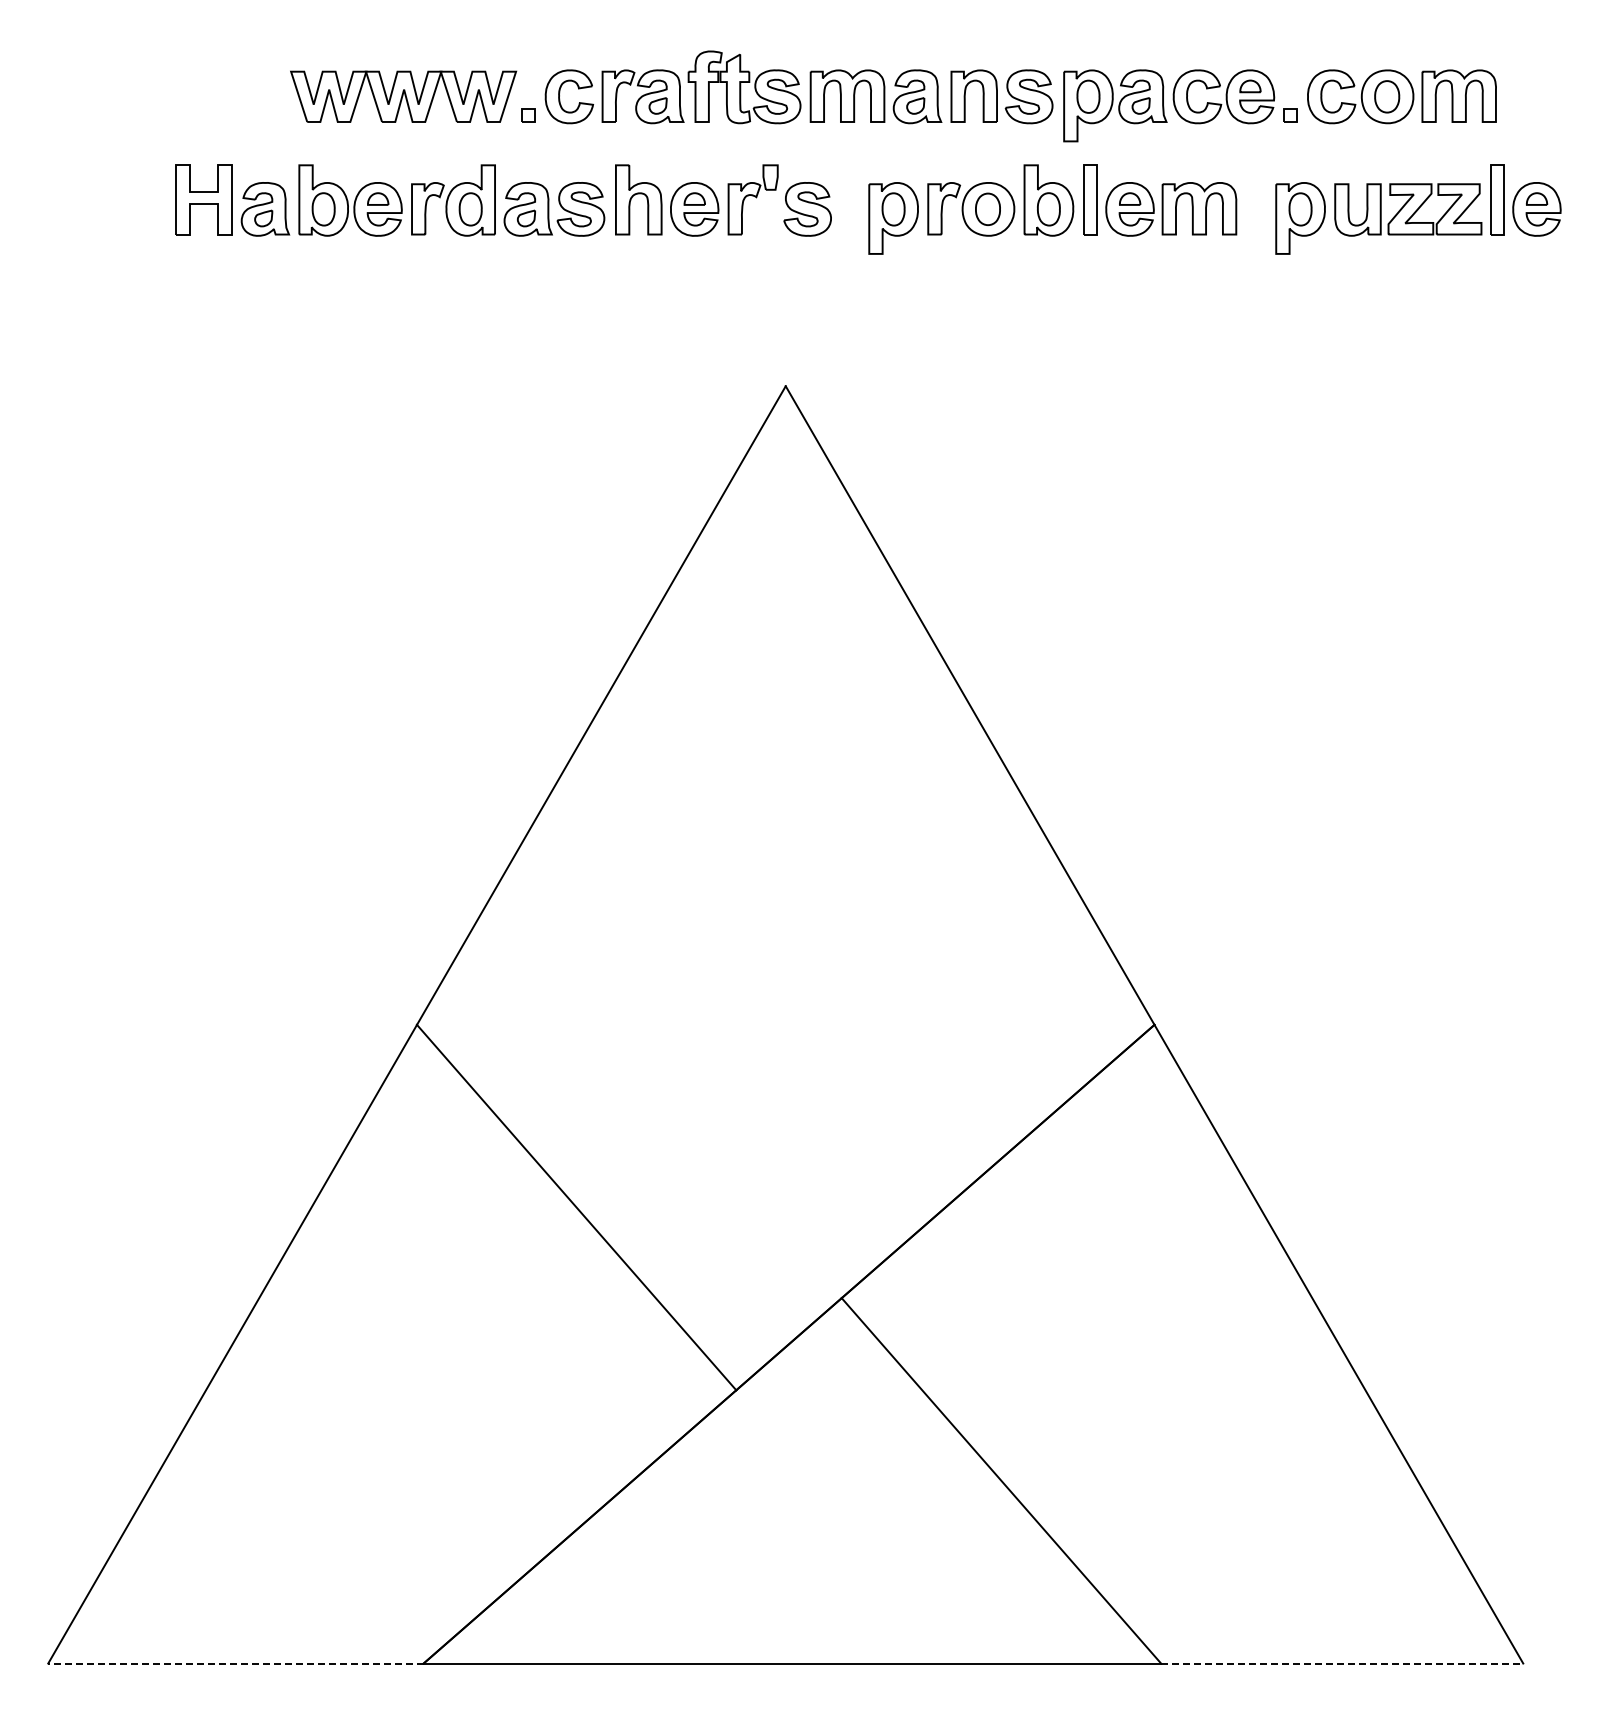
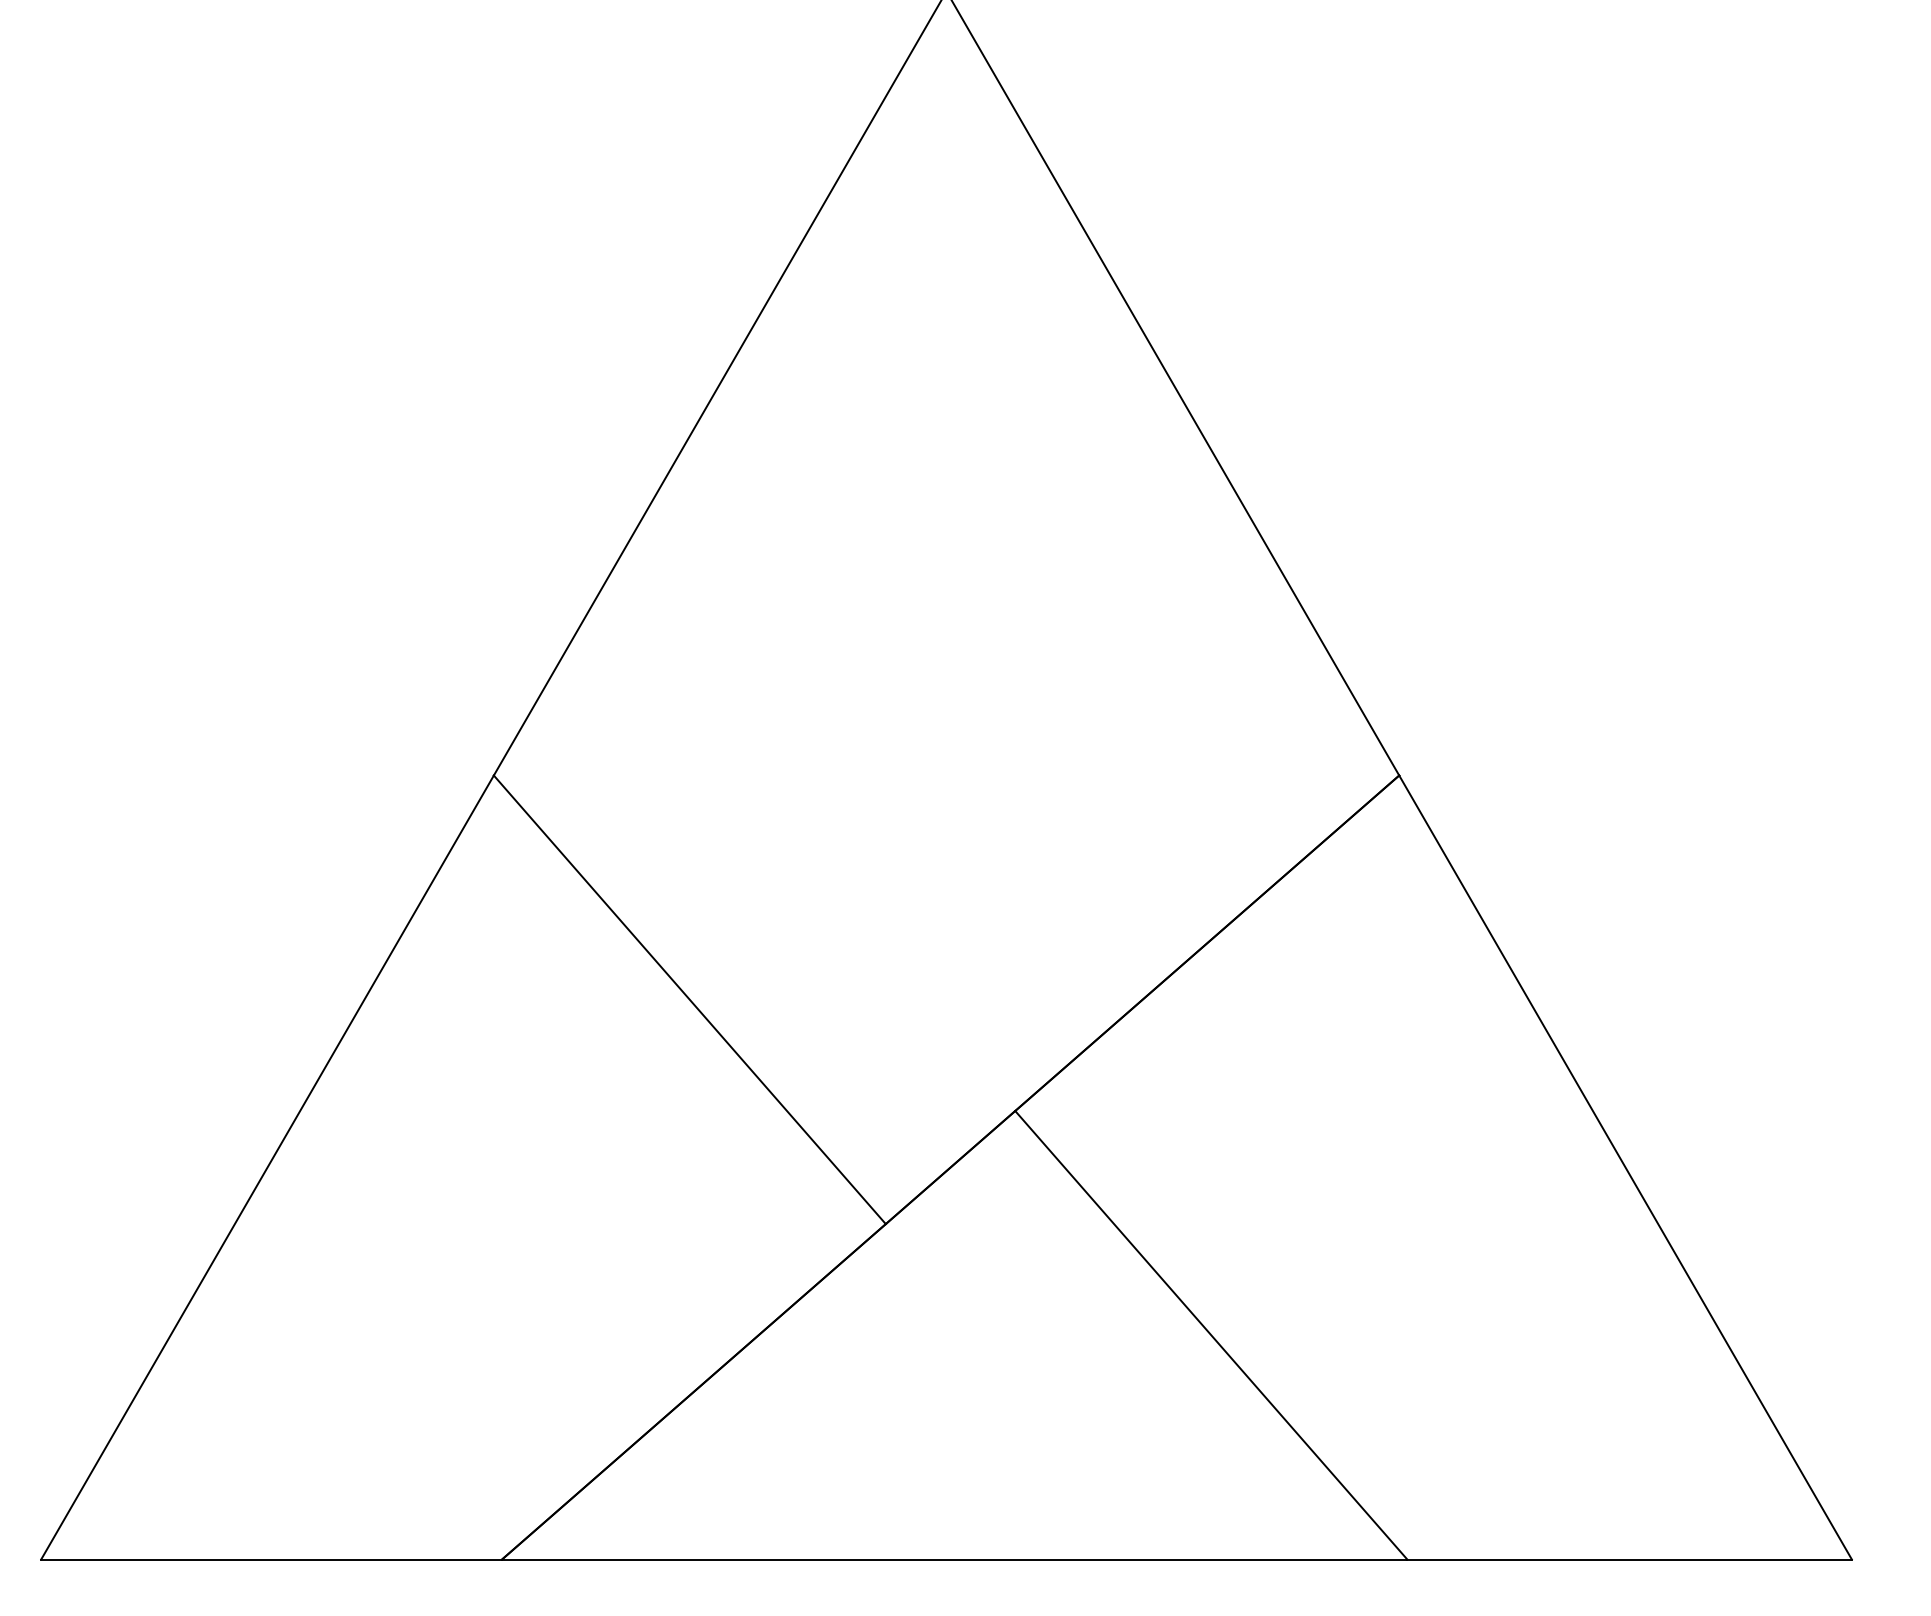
line: (235, 1663) -> (271, 1559), dashed -> solid
line: (1342, 1663) -> (1629, 1559), dashed -> solid

